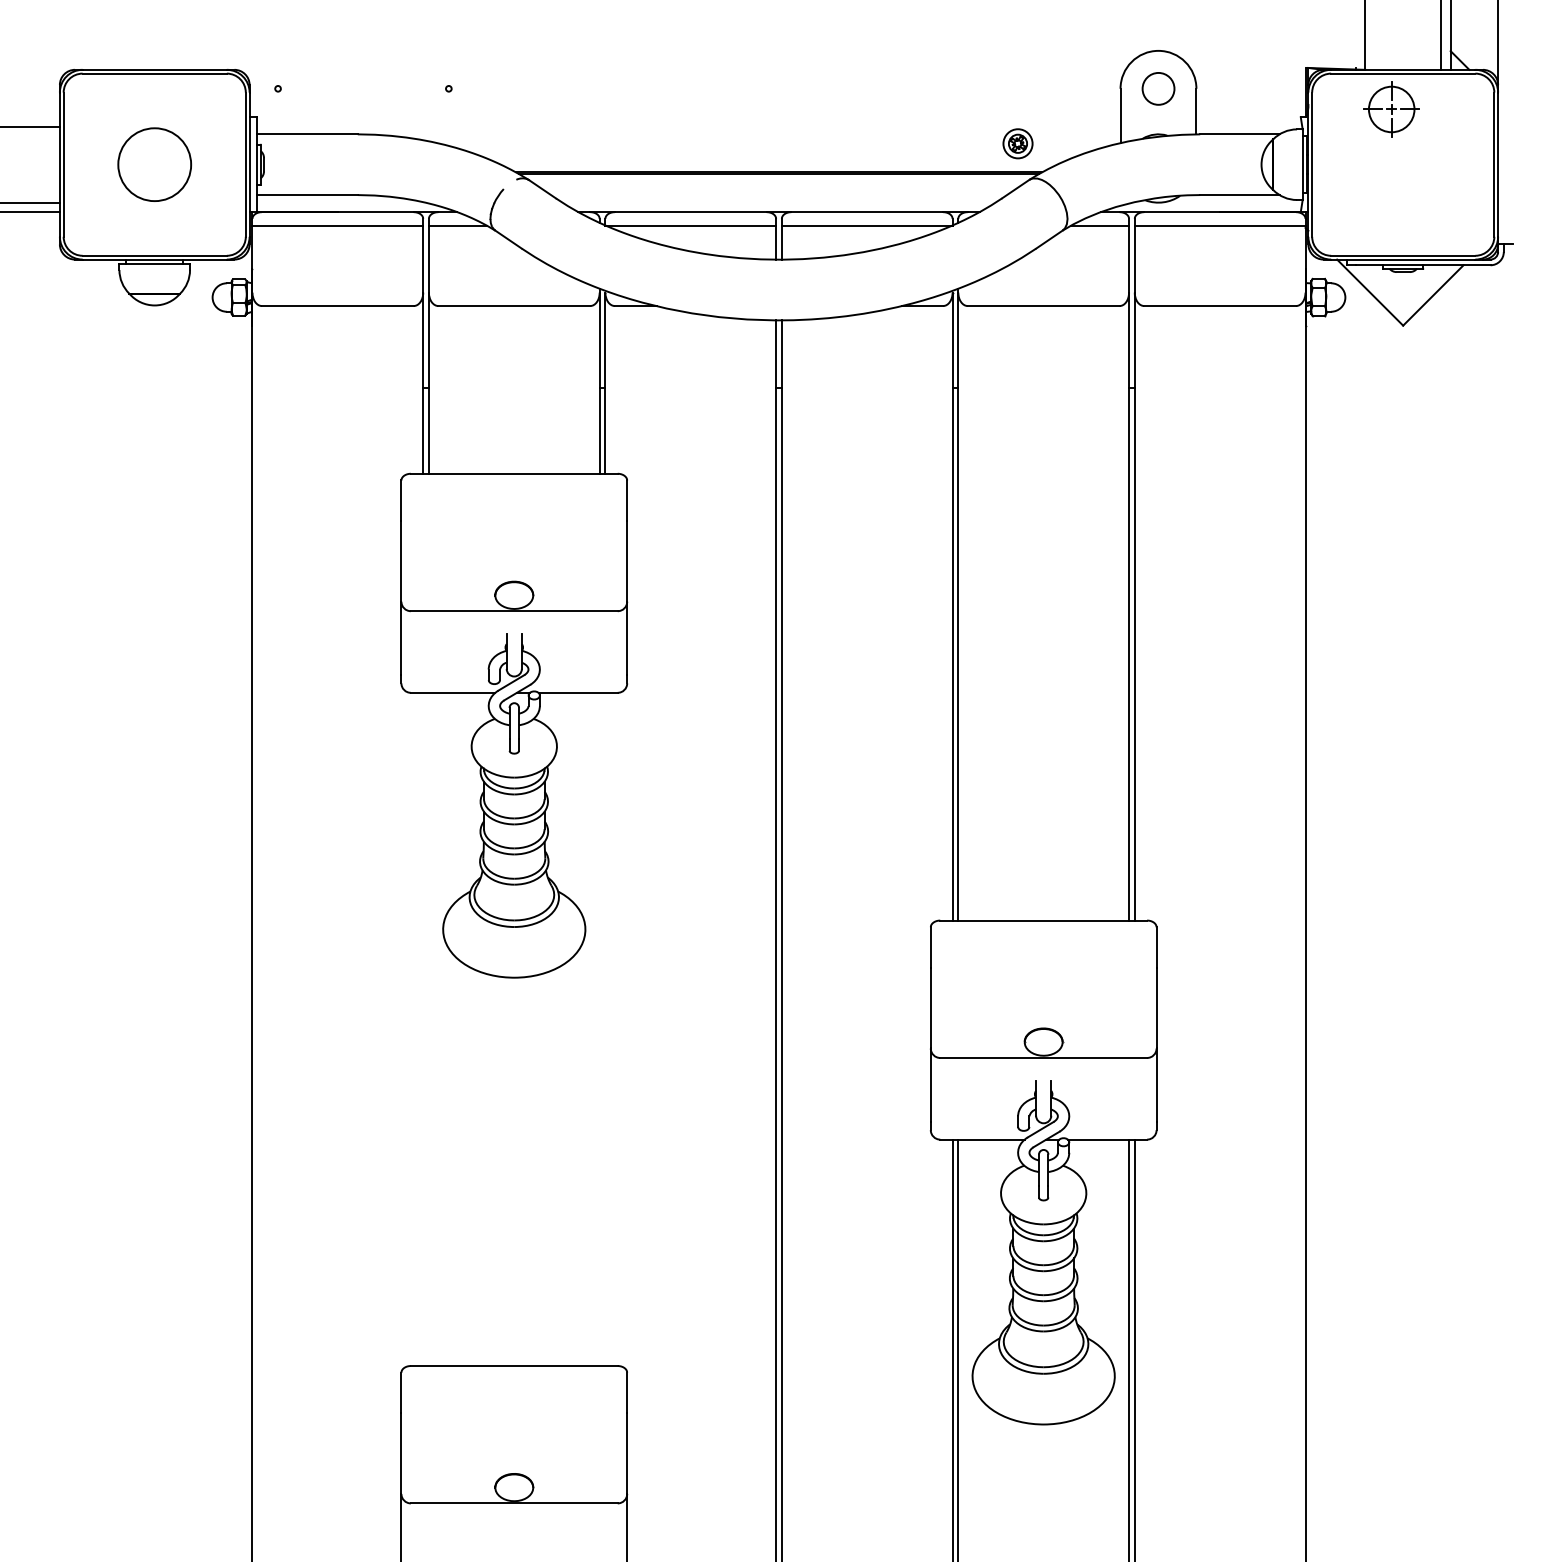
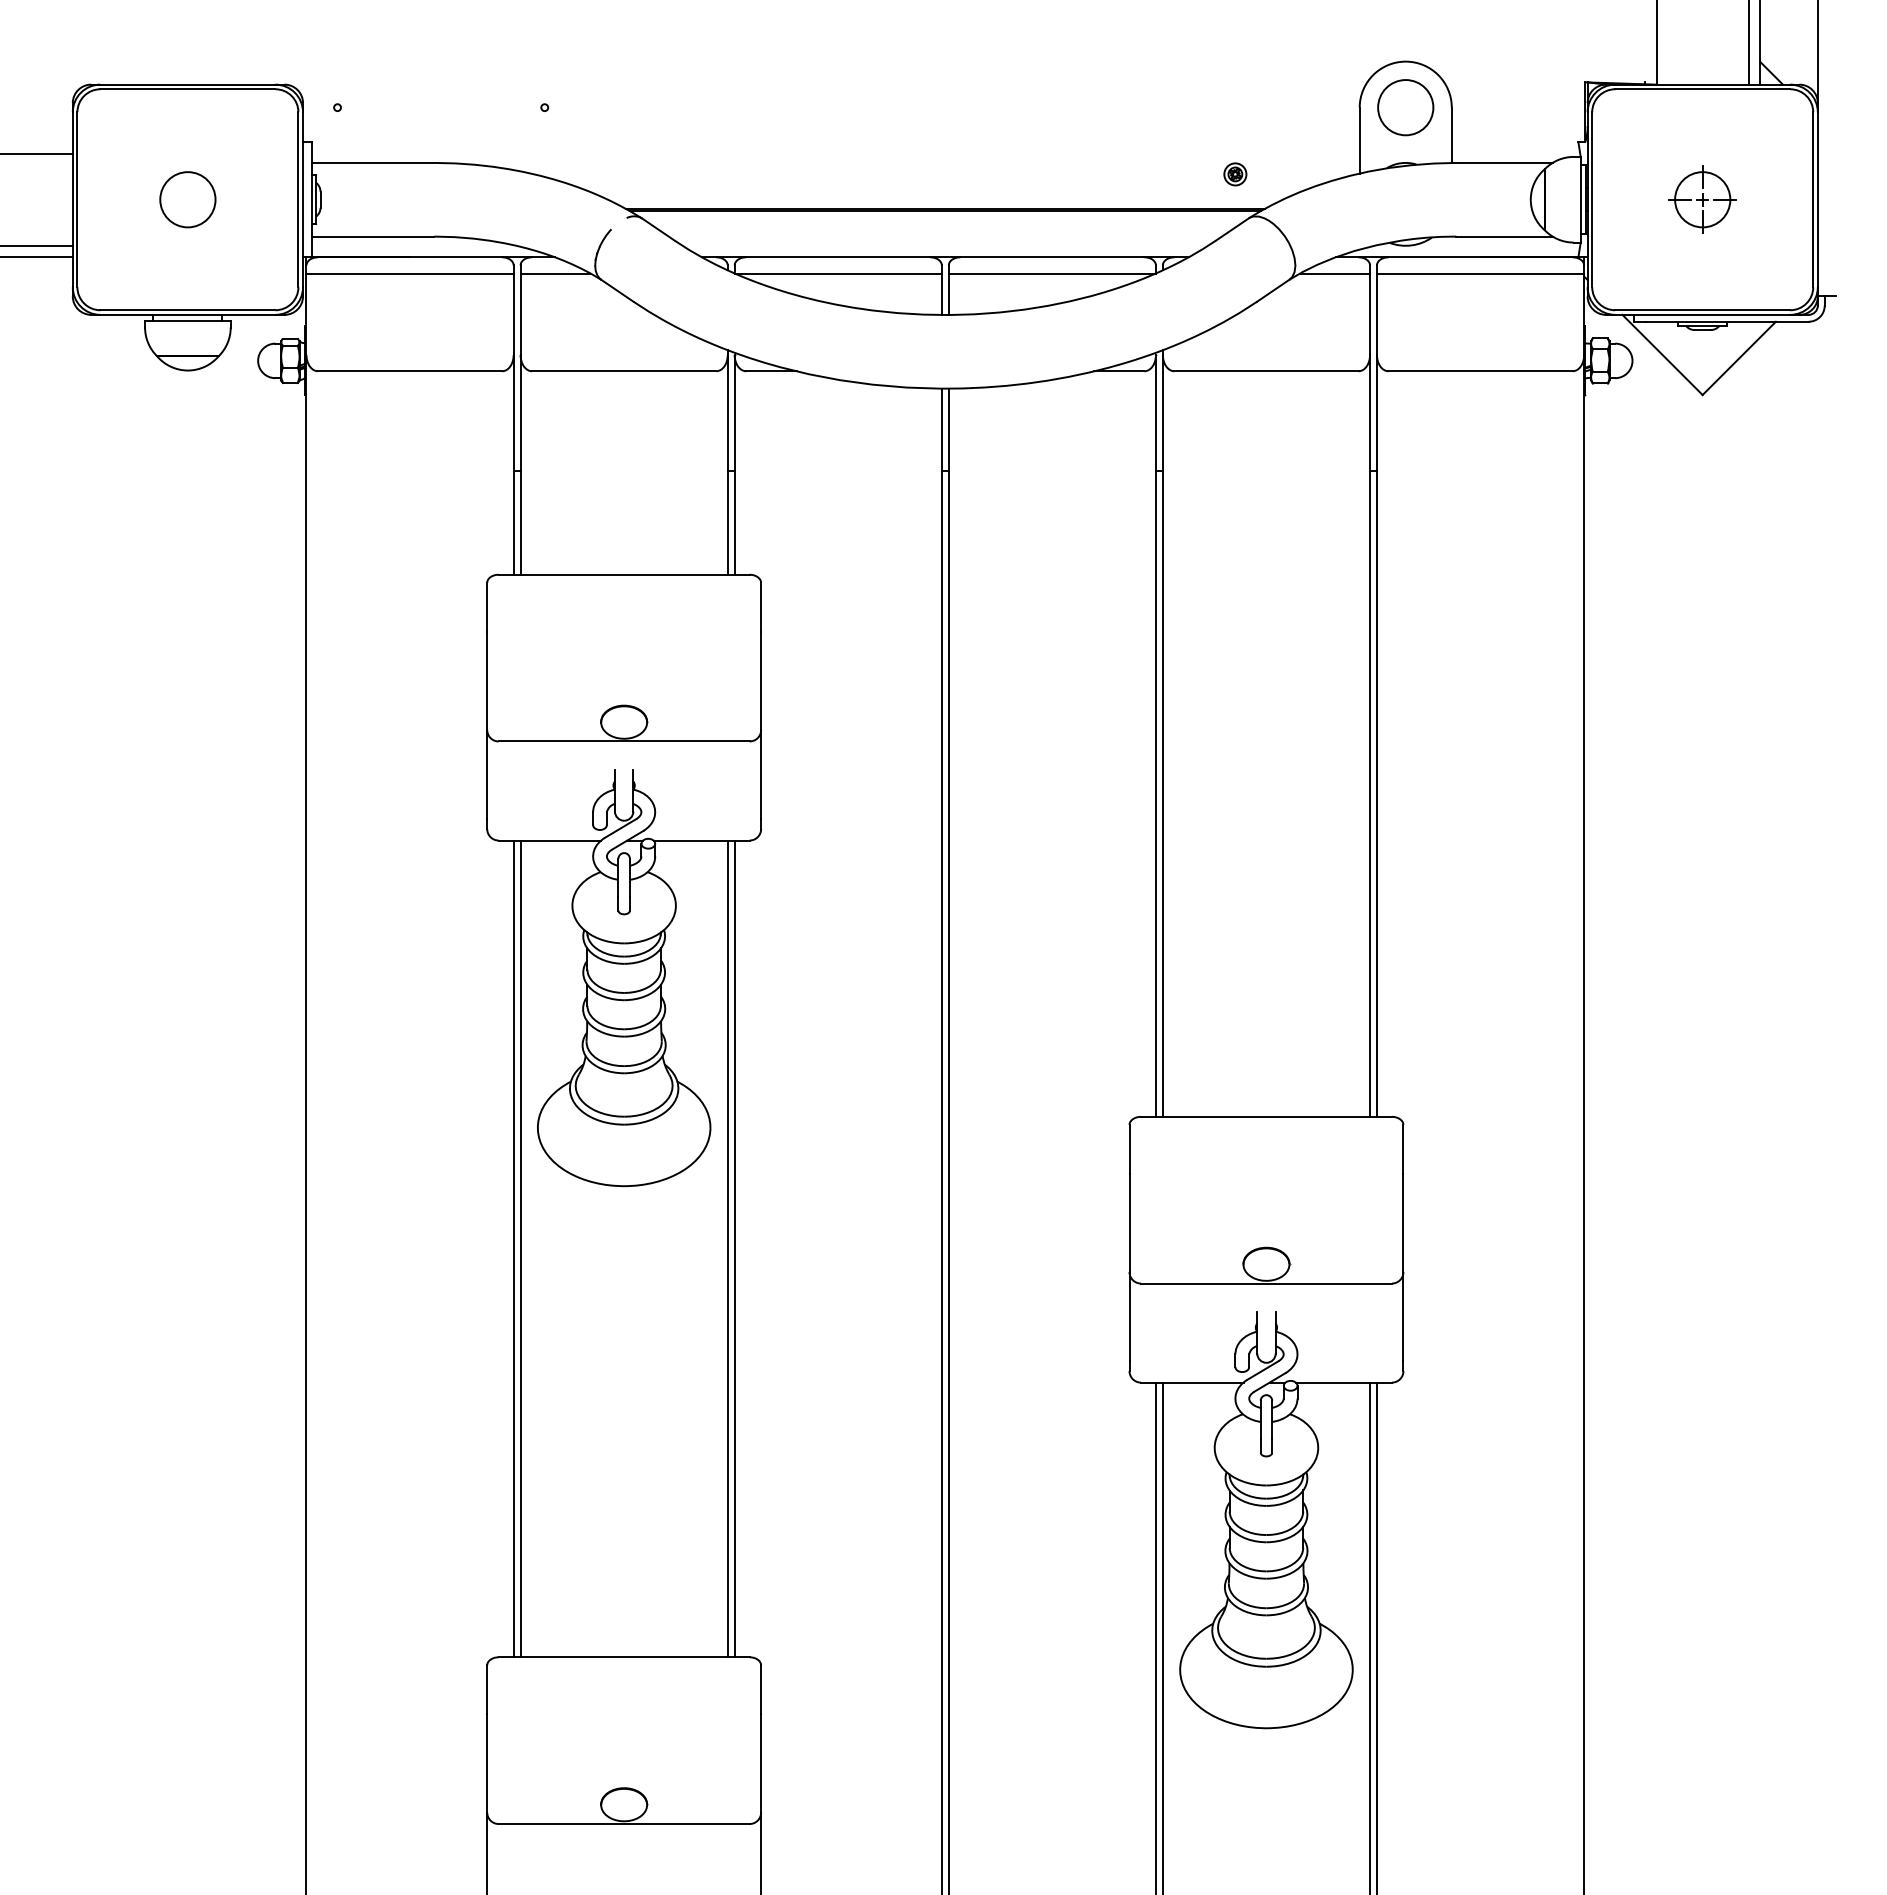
circle: (1158, 88) -> (1405, 107), size x1.43
part: (1391, 109) -> (1702, 199), moved
part: (1018, 143) -> (1235, 174), size x0.62
circle: (154, 164) -> (187, 199), size x0.62
line: (423, 1029) -> (513, 1248), added
line: (428, 1029) -> (520, 1248), added
line: (599, 1029) -> (727, 1248), added
line: (605, 1029) -> (734, 1248), added

